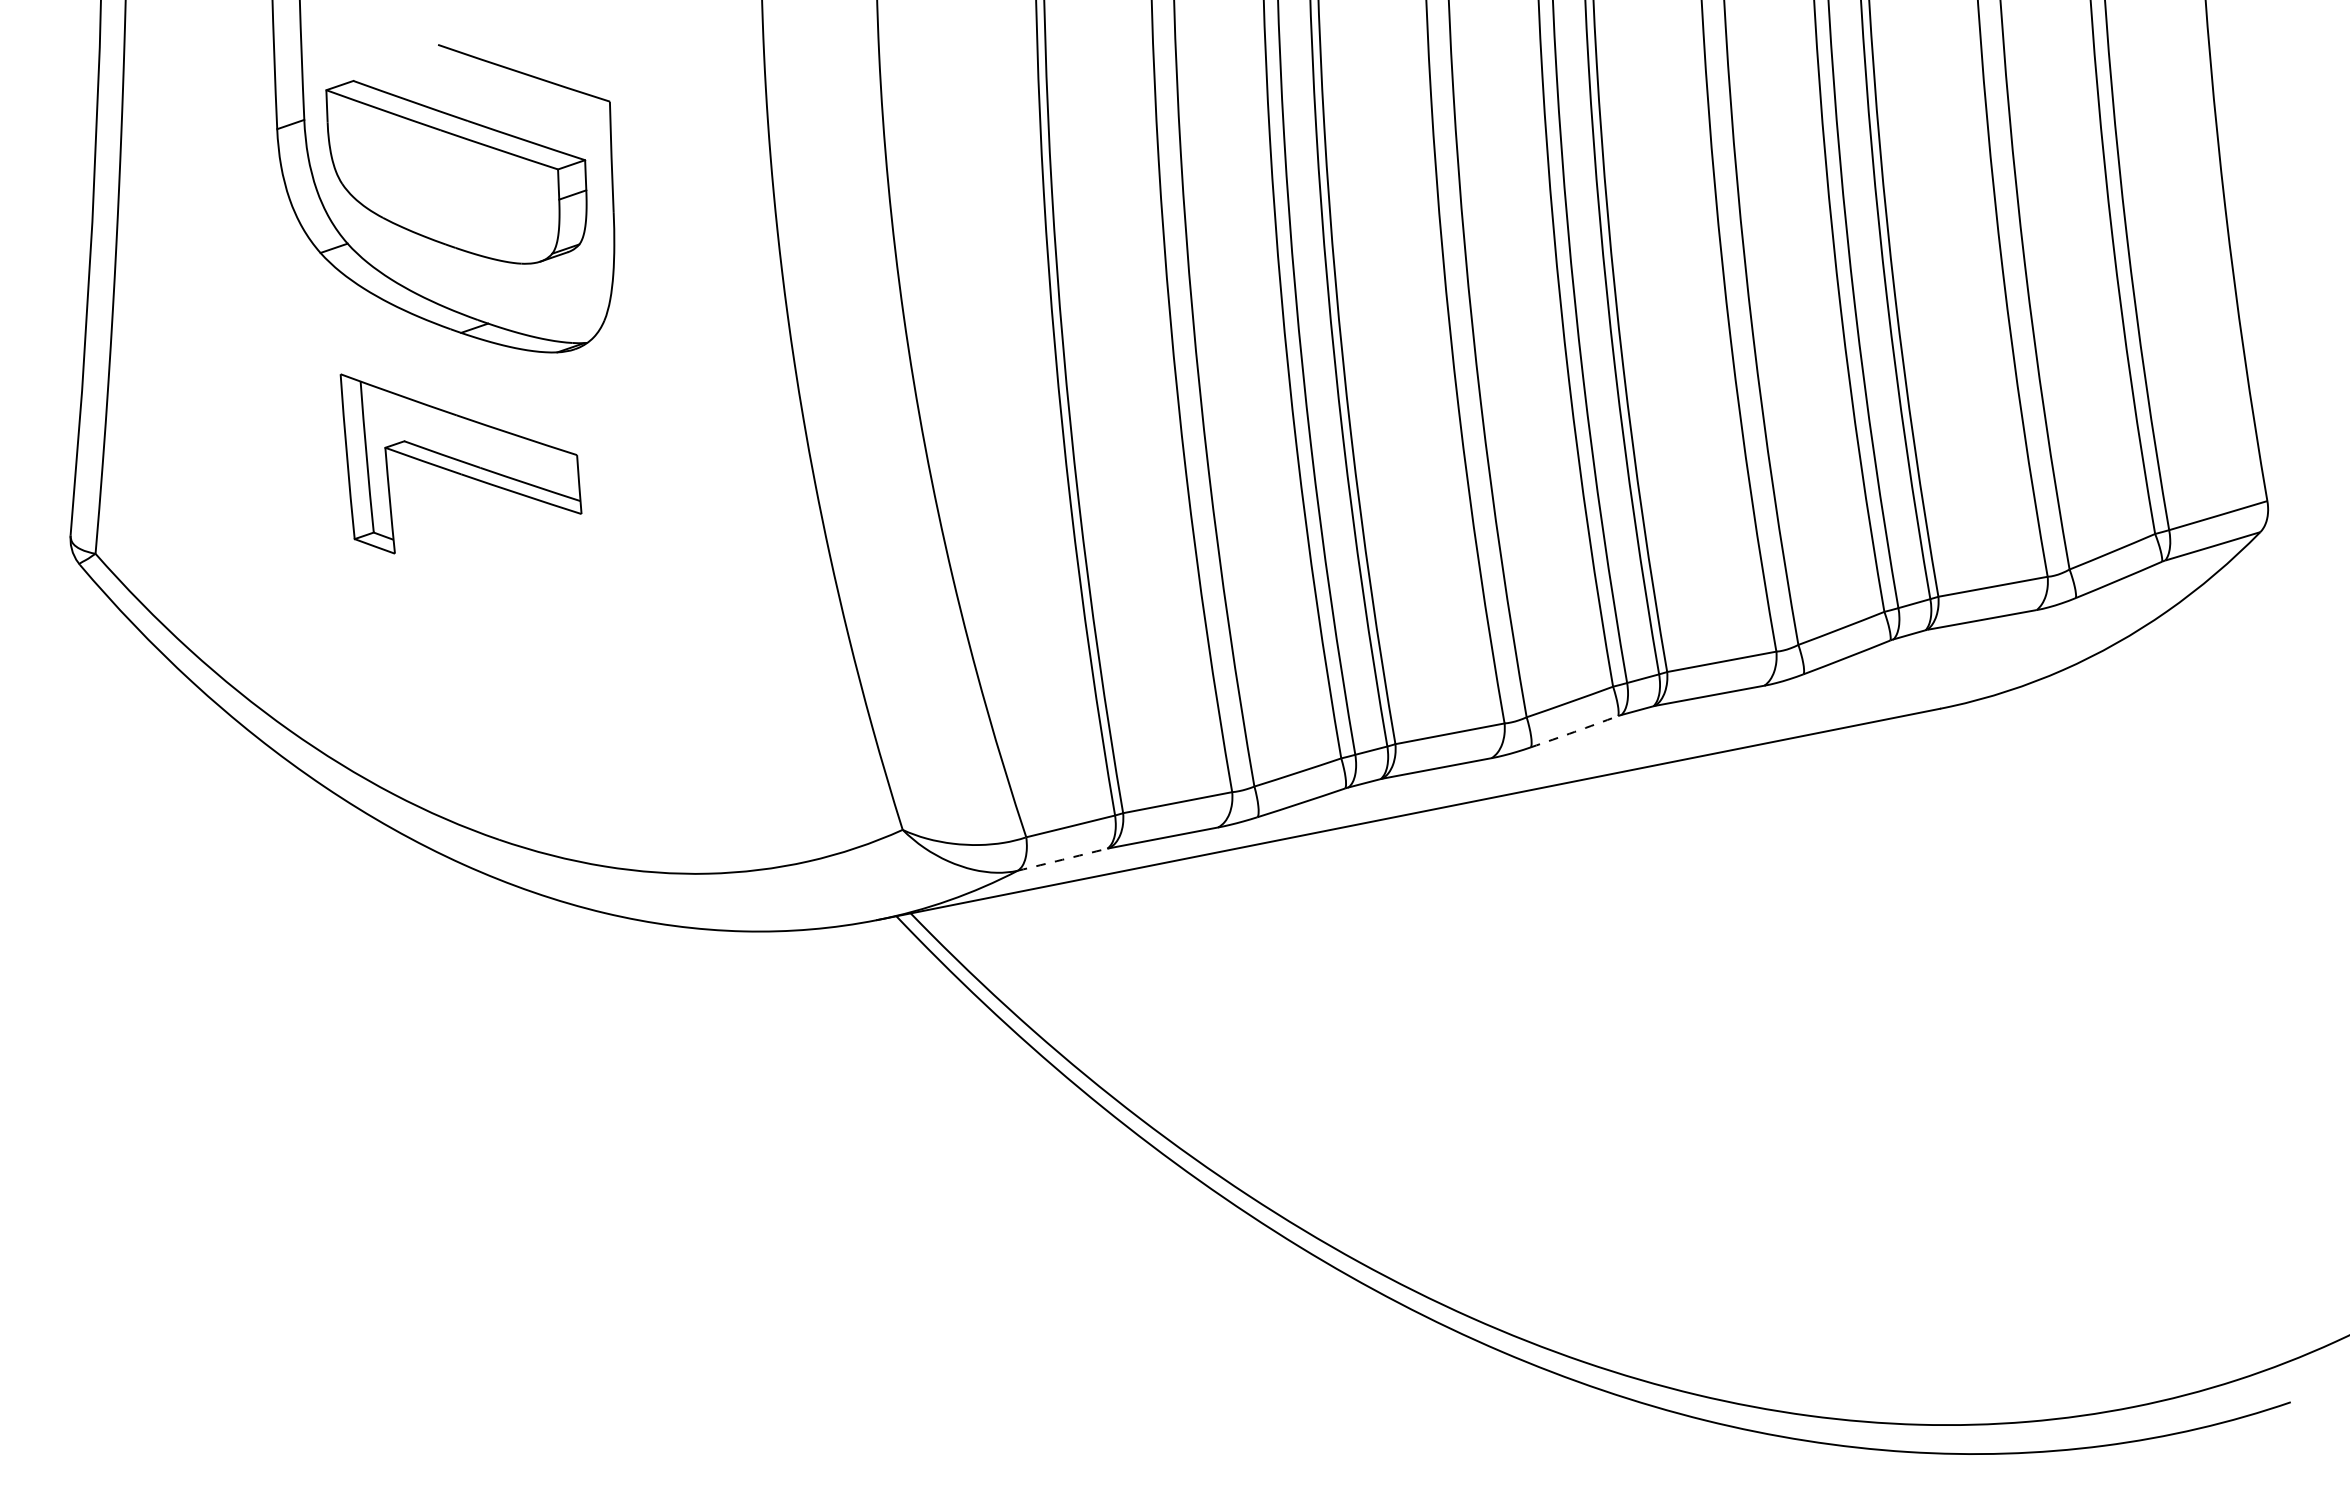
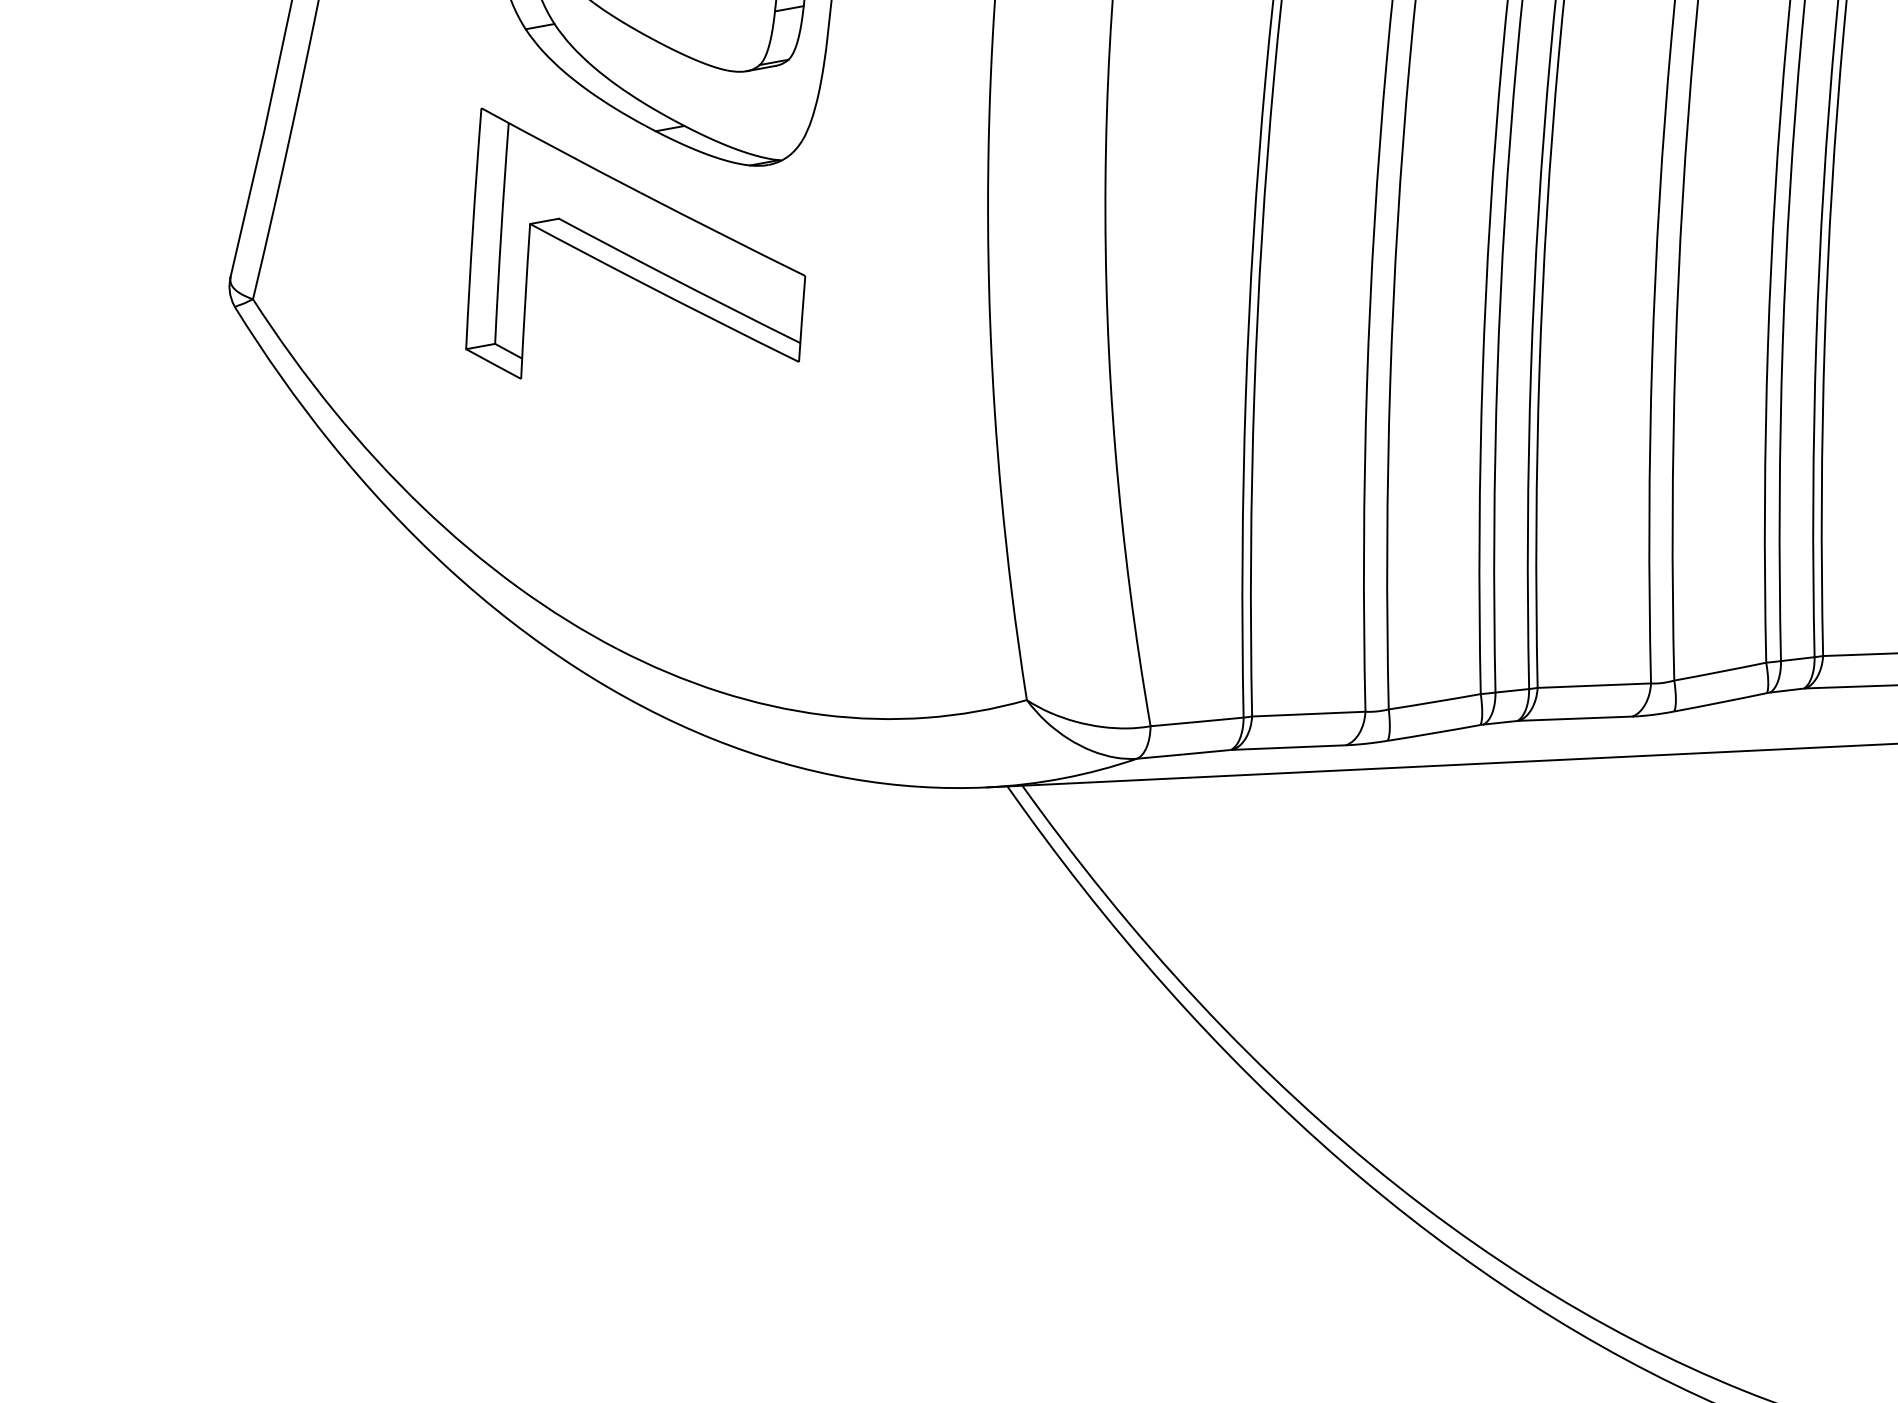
part: (460, 463) -> (635, 263), size x1.43
arc: (1574, 731) -> (1720, 702), dashed -> solid
arc: (1062, 859) -> (1183, 754), dashed -> solid

